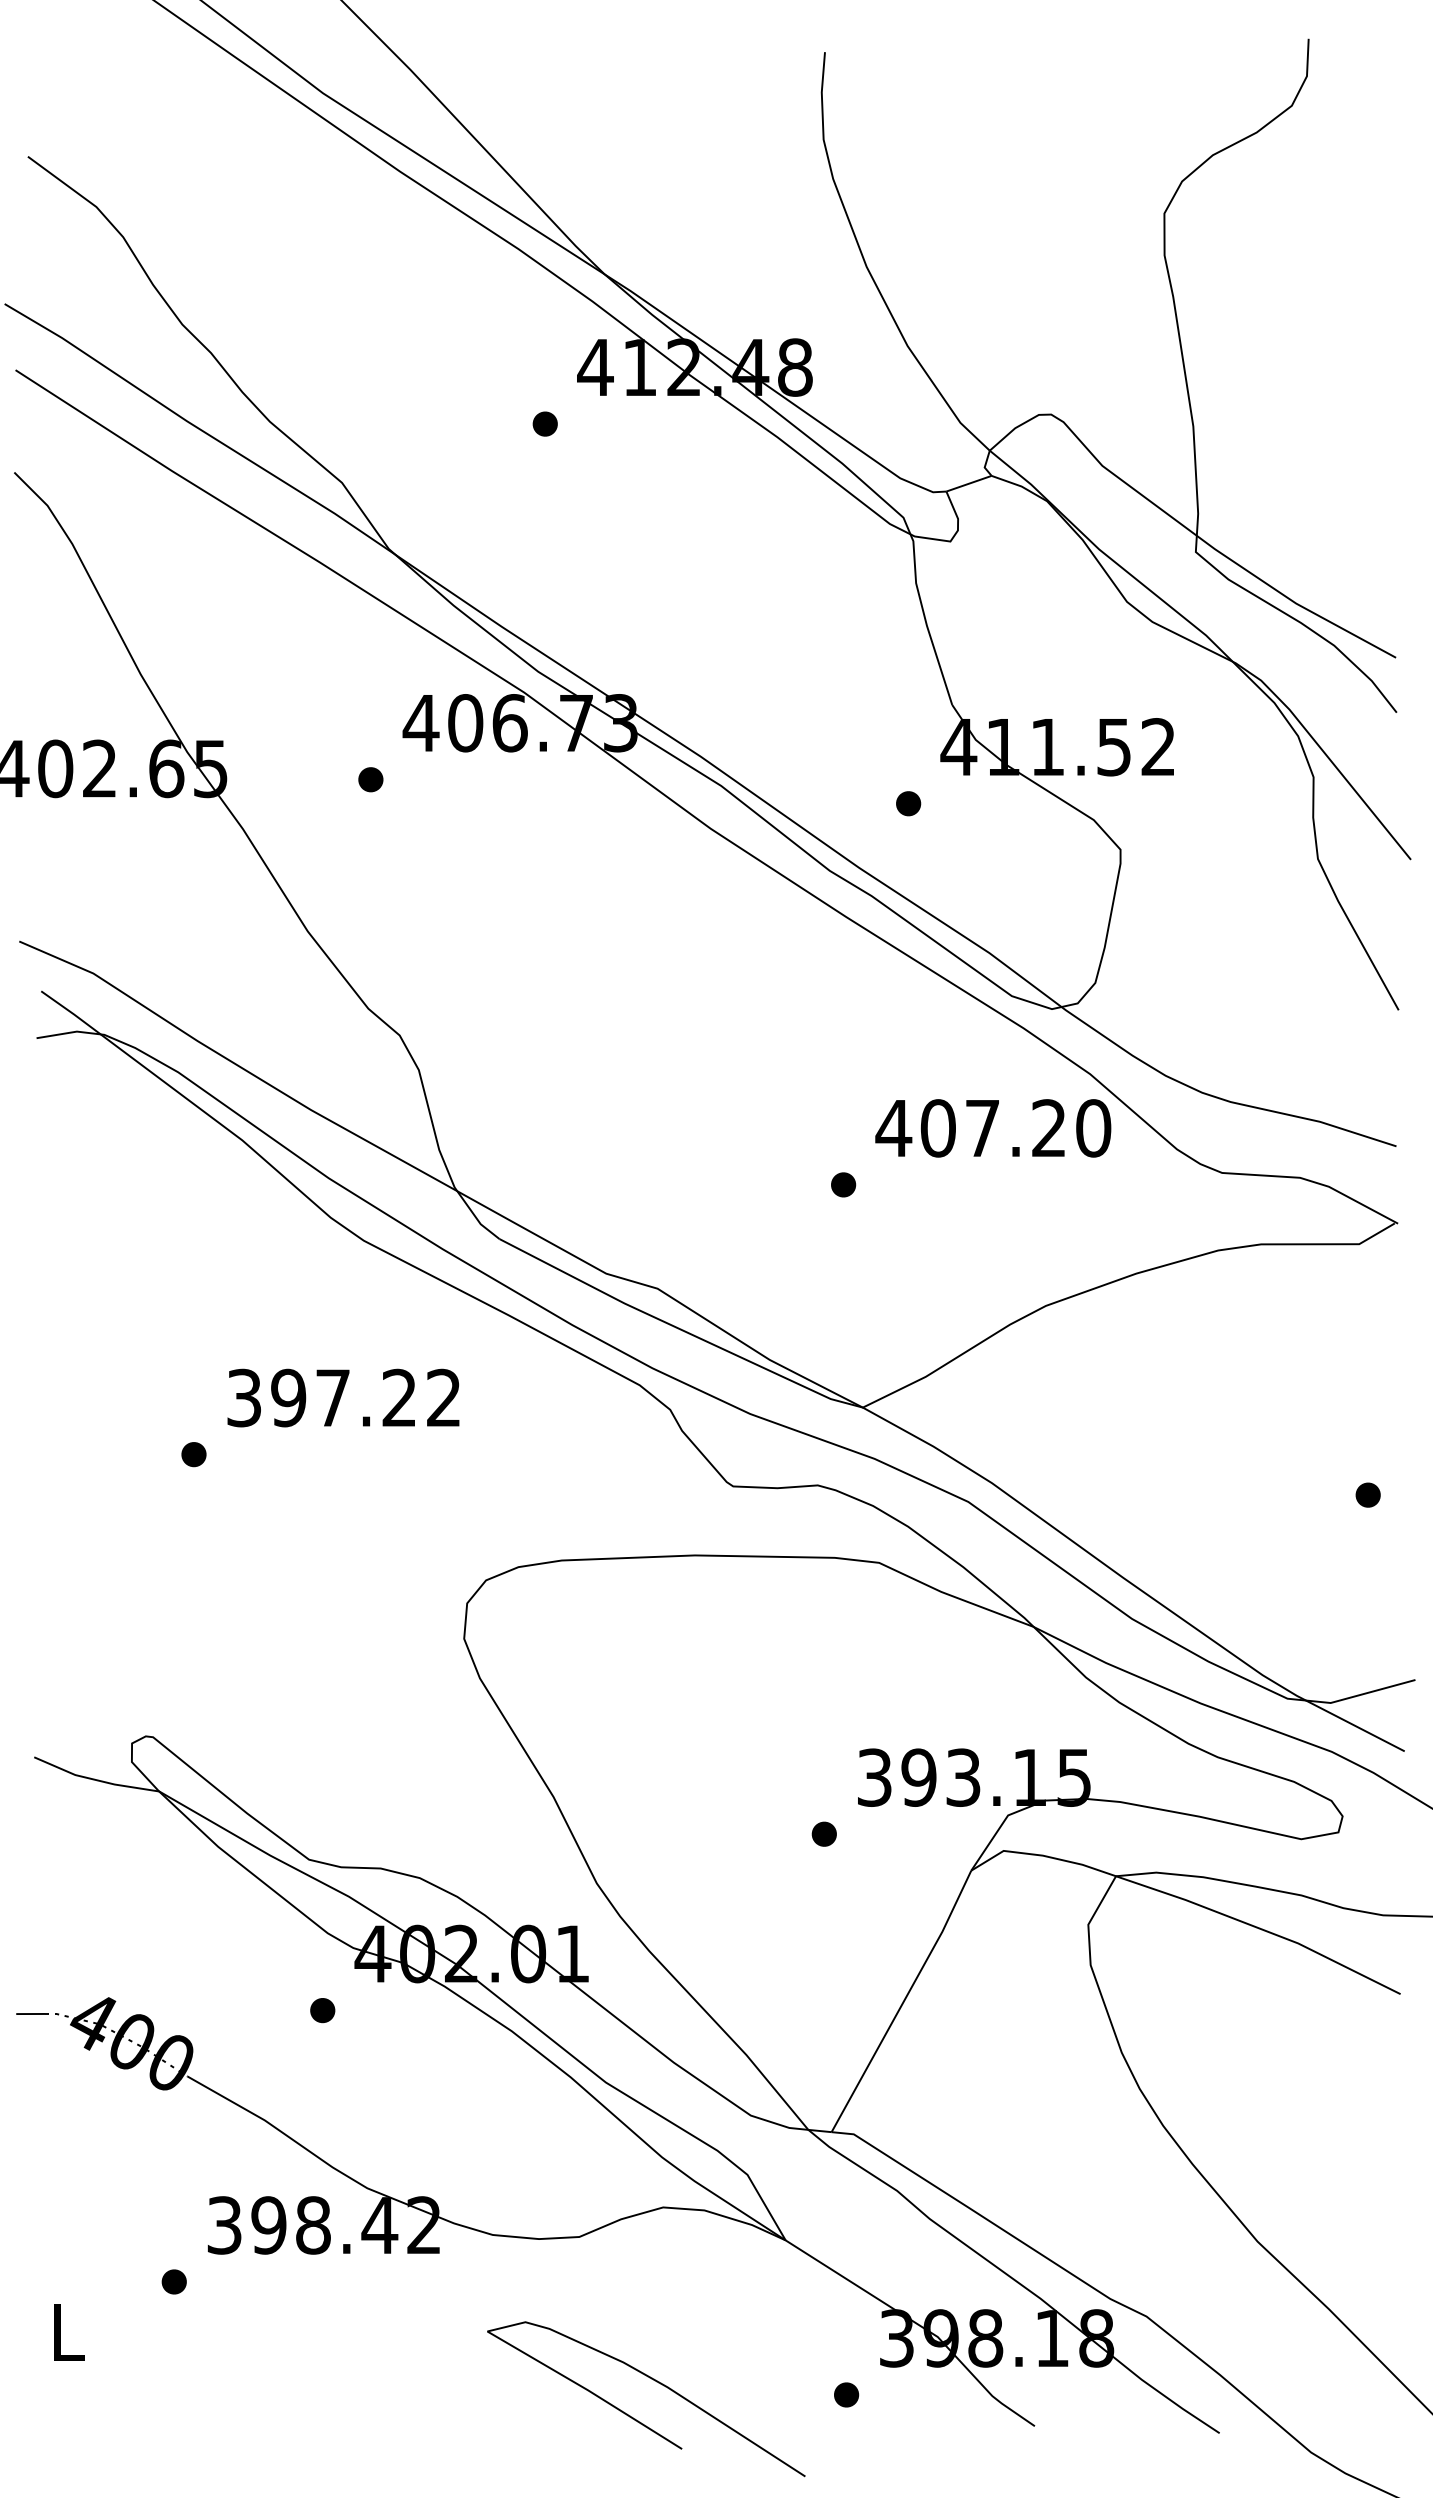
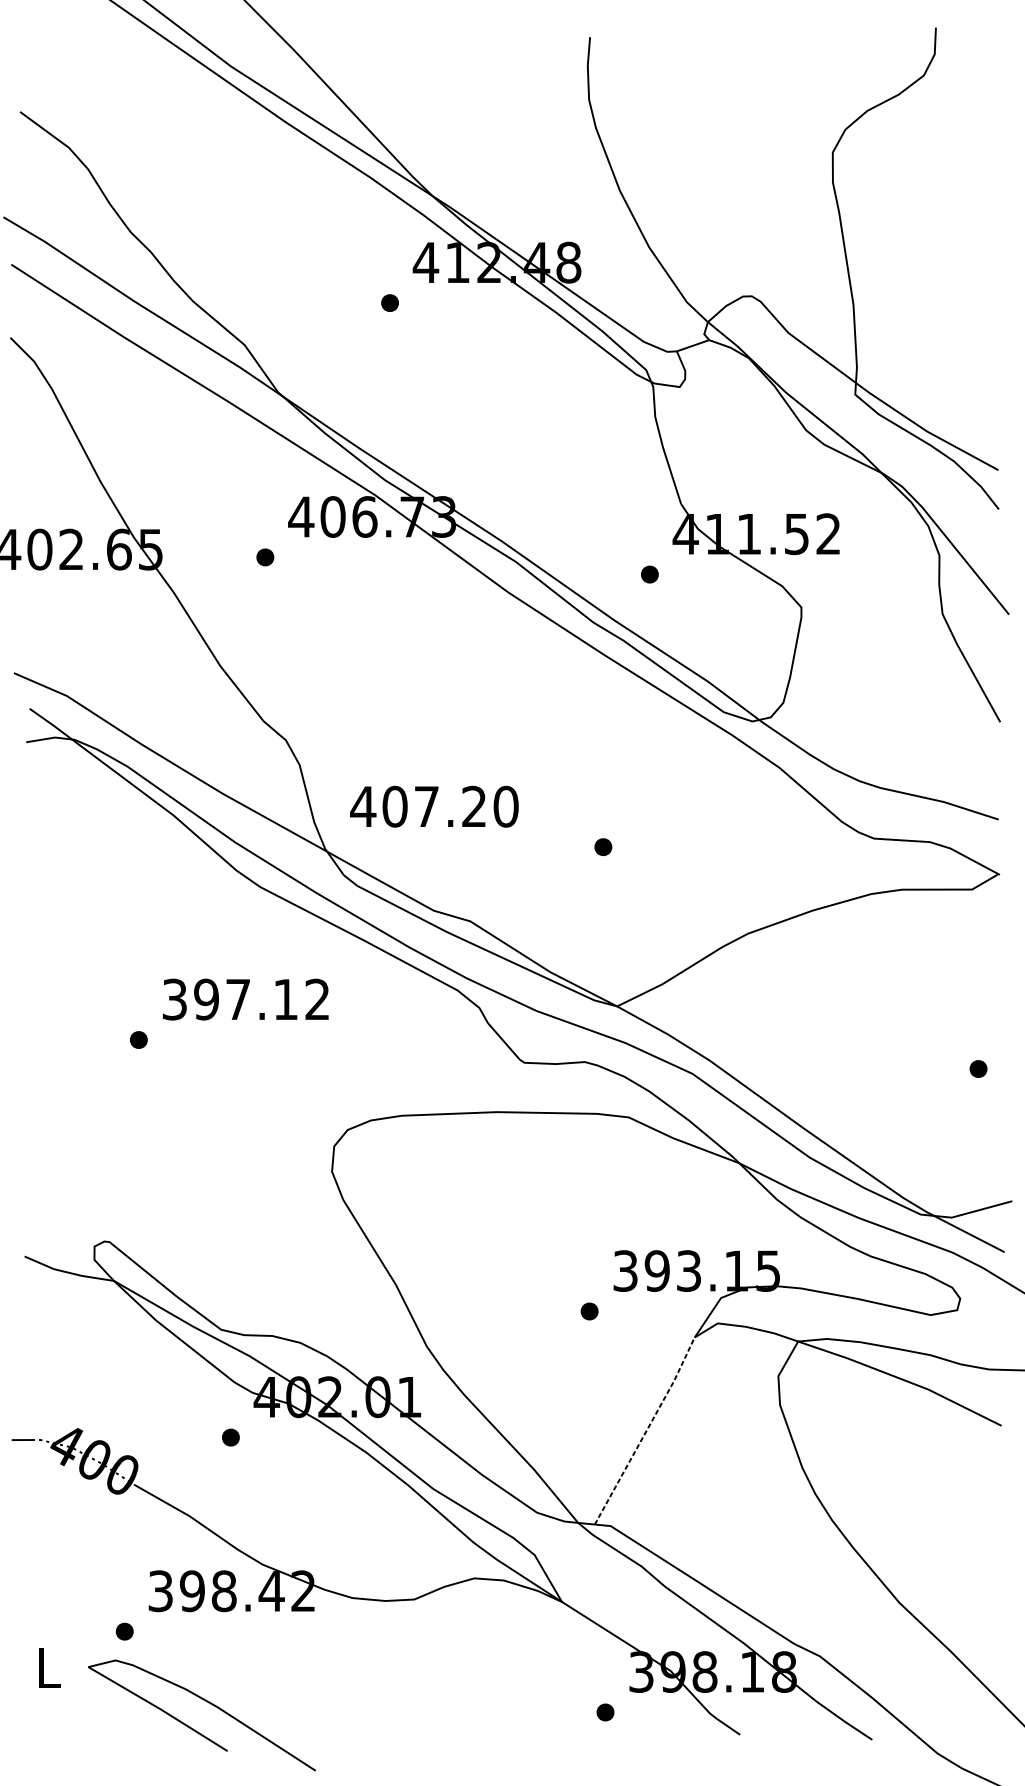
text: (993, 1128) -> (434, 806), moved
text: (398, 1397) -> (285, 999), 397.22 -> 397.12
line: (903, 2001) -> (646, 1431), solid -> dashed
curve: (656, 2382) -> (209, 1703), moved

